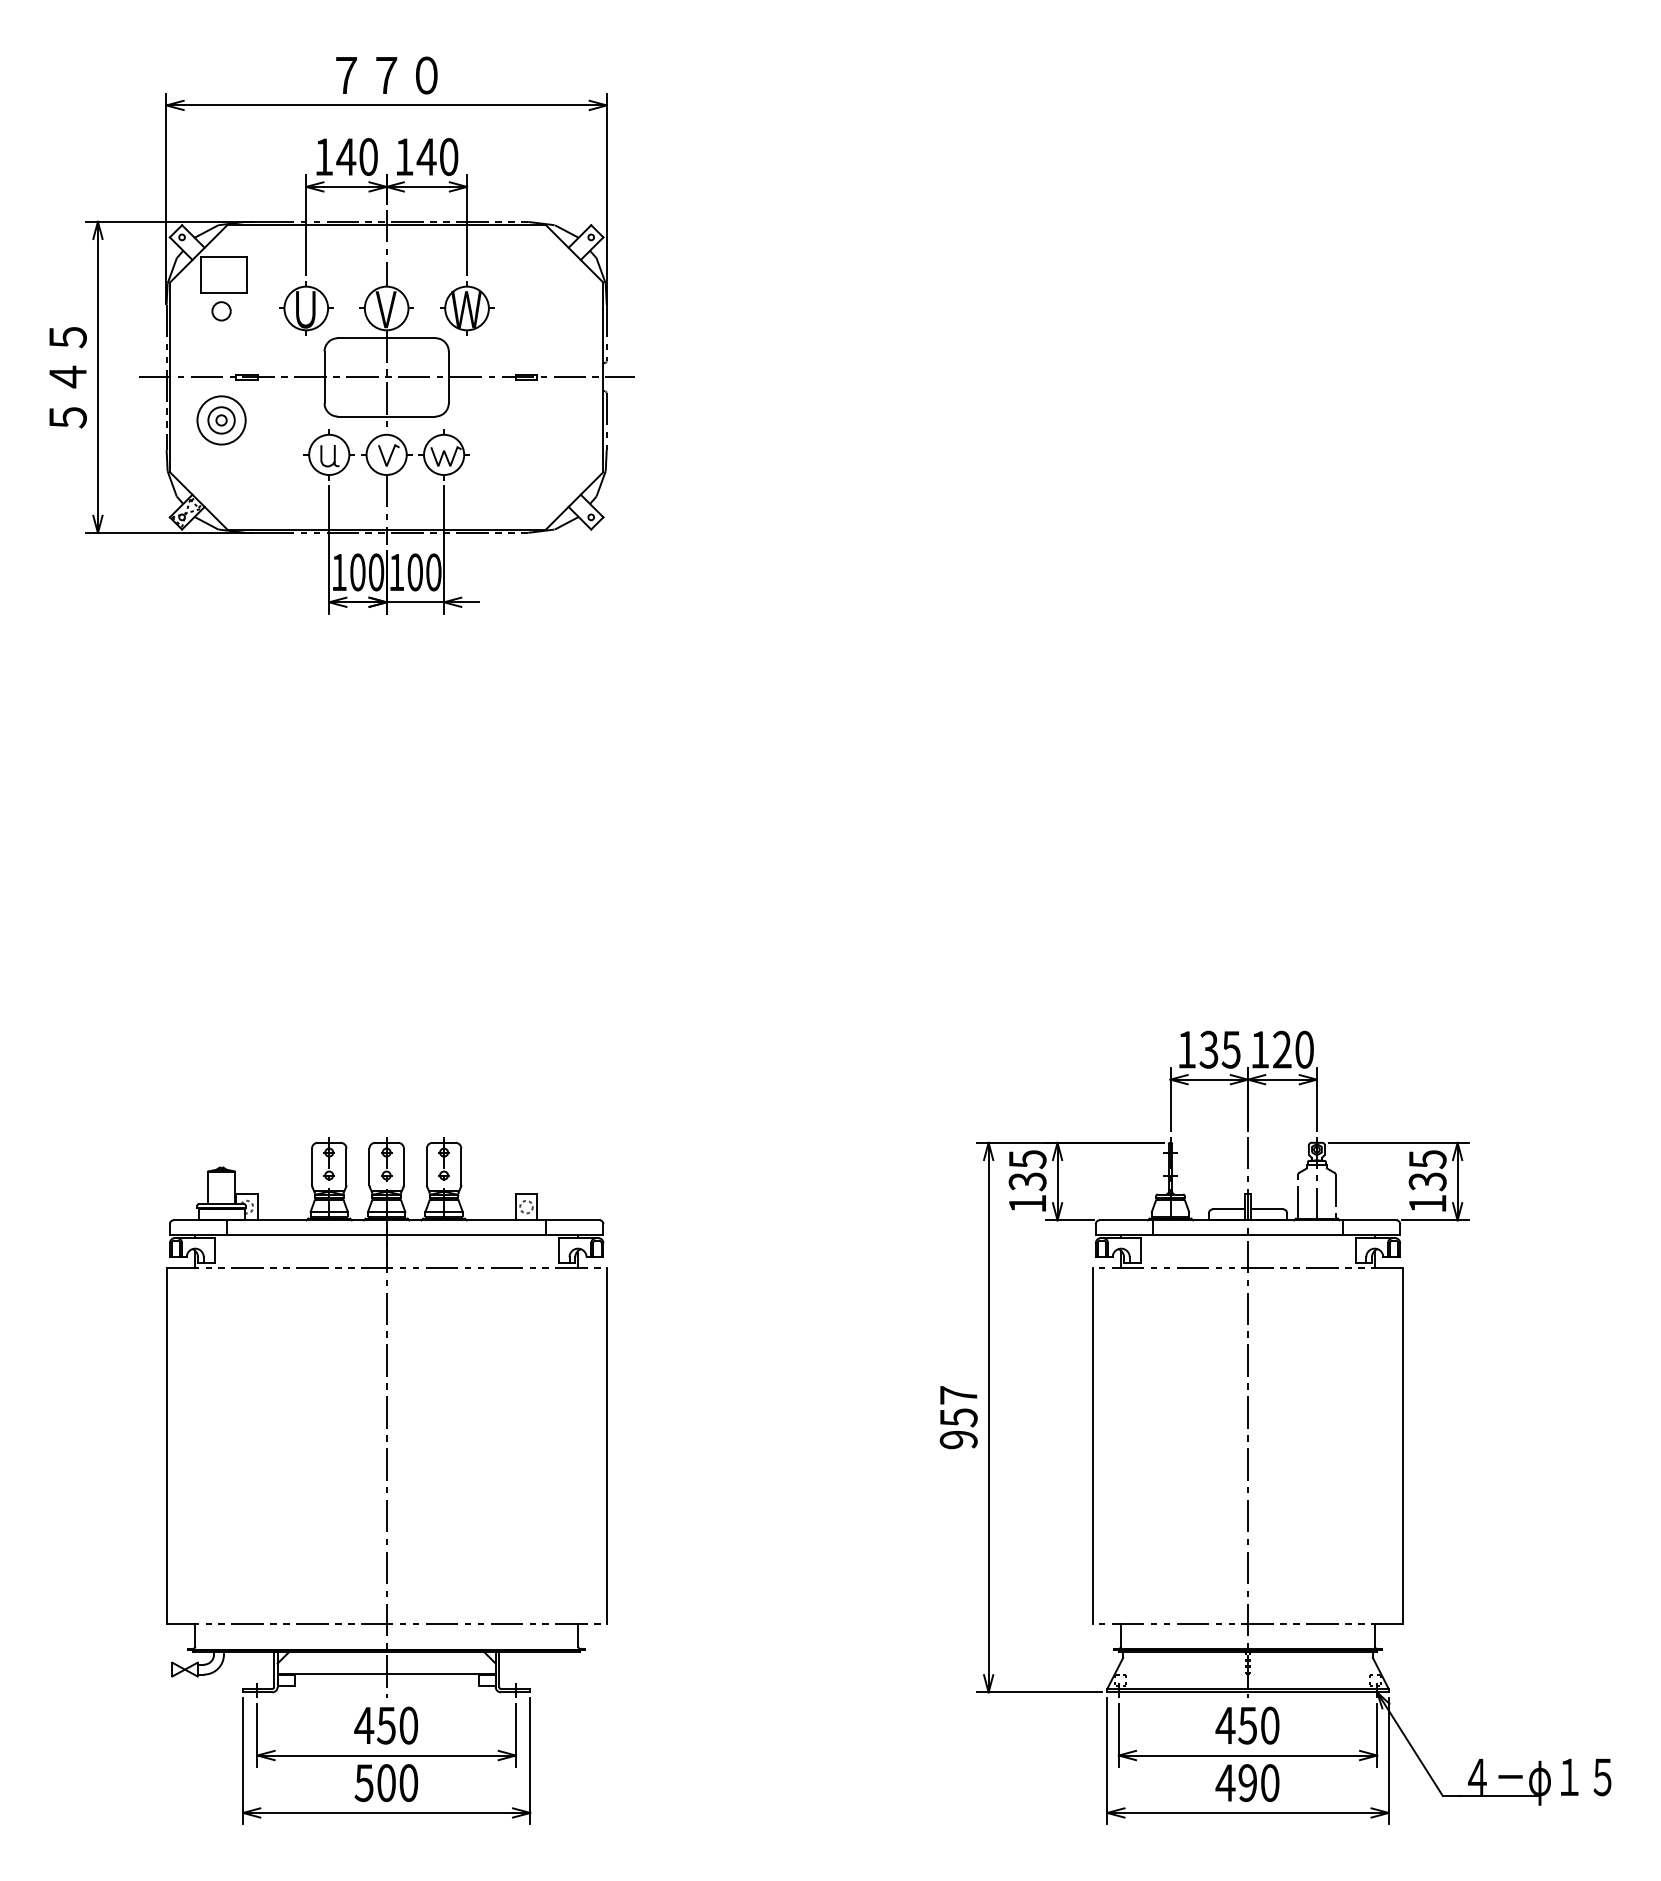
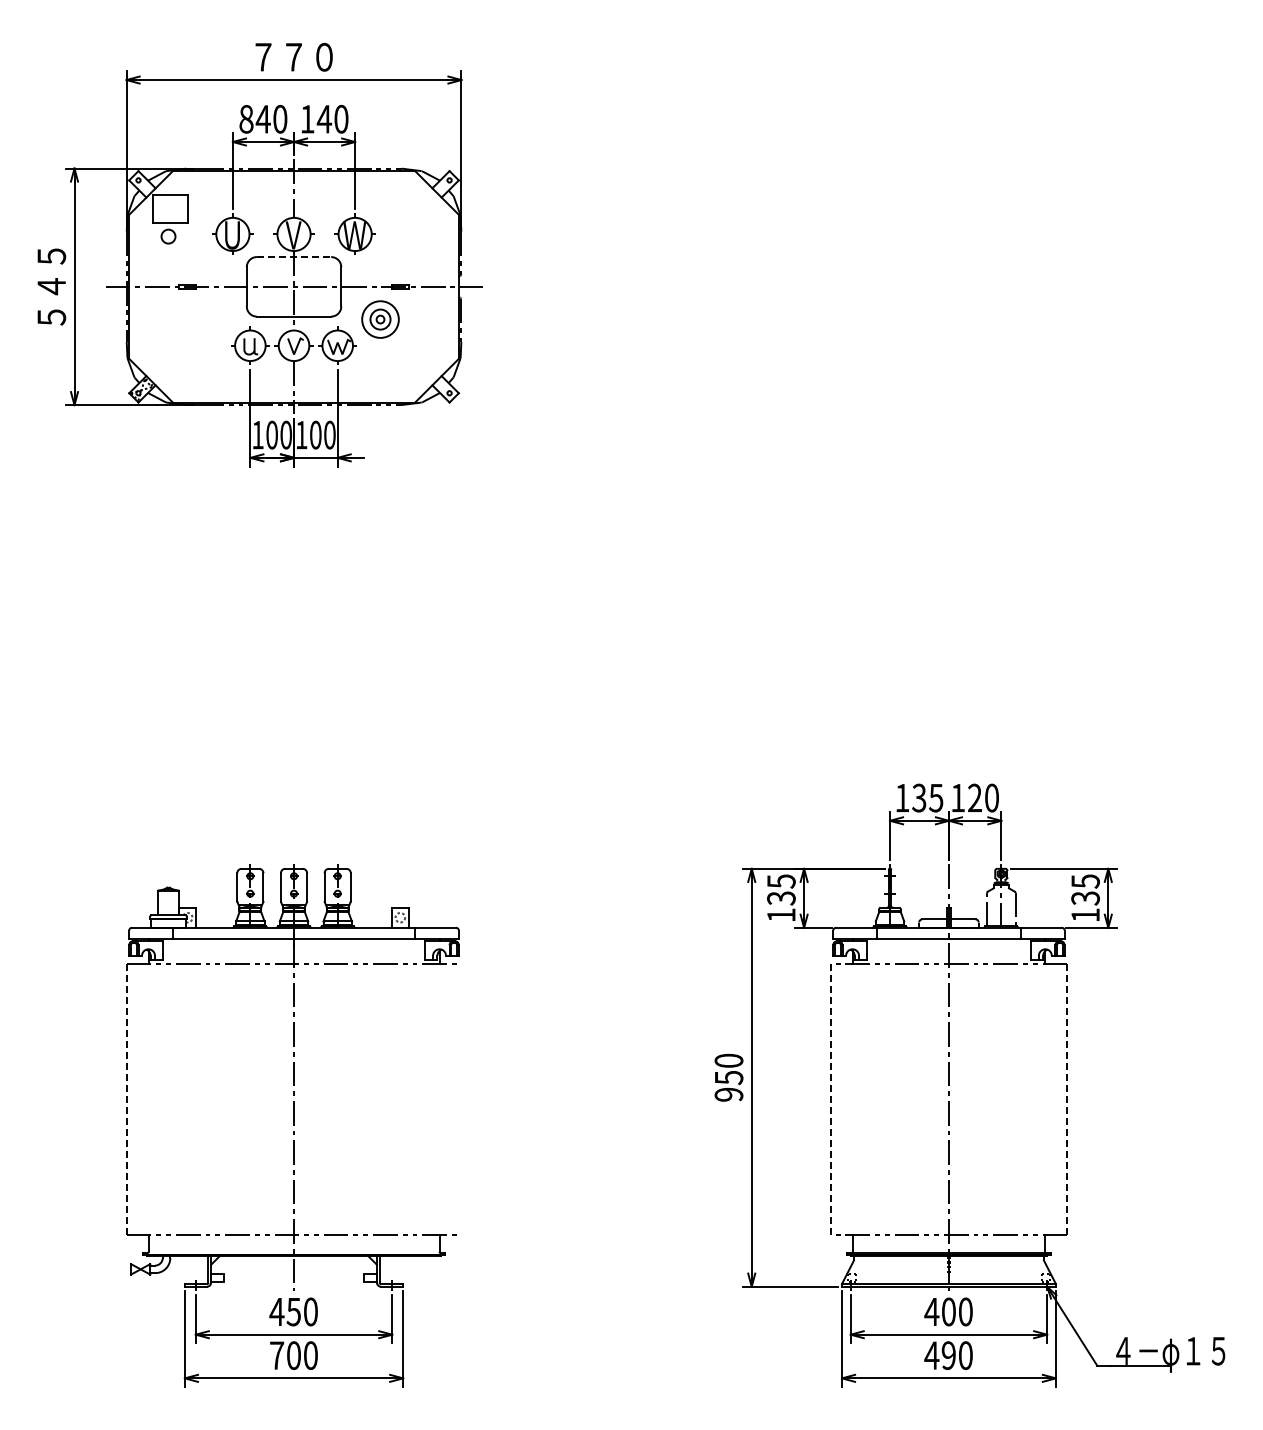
text: (324, 157) -> (246, 119), 140 -> 840
line: (387, 338) -> (294, 257), solid -> dashed
part: (221, 420) -> (380, 319), moved
text: (958, 1394) -> (728, 1060), 957 -> 950
line: (606, 1446) -> (461, 1099), removed
line: (166, 1447) -> (126, 1100), solid -> dashed
line: (1092, 1447) -> (830, 1100), solid -> dashed
line: (1403, 1447) -> (1067, 1100), solid -> dashed
line: (387, 1673) -> (294, 1272), removed
text: (1247, 1725) -> (948, 1311), 450 -> 400
text: (363, 1782) -> (276, 1355), 500 -> 700

